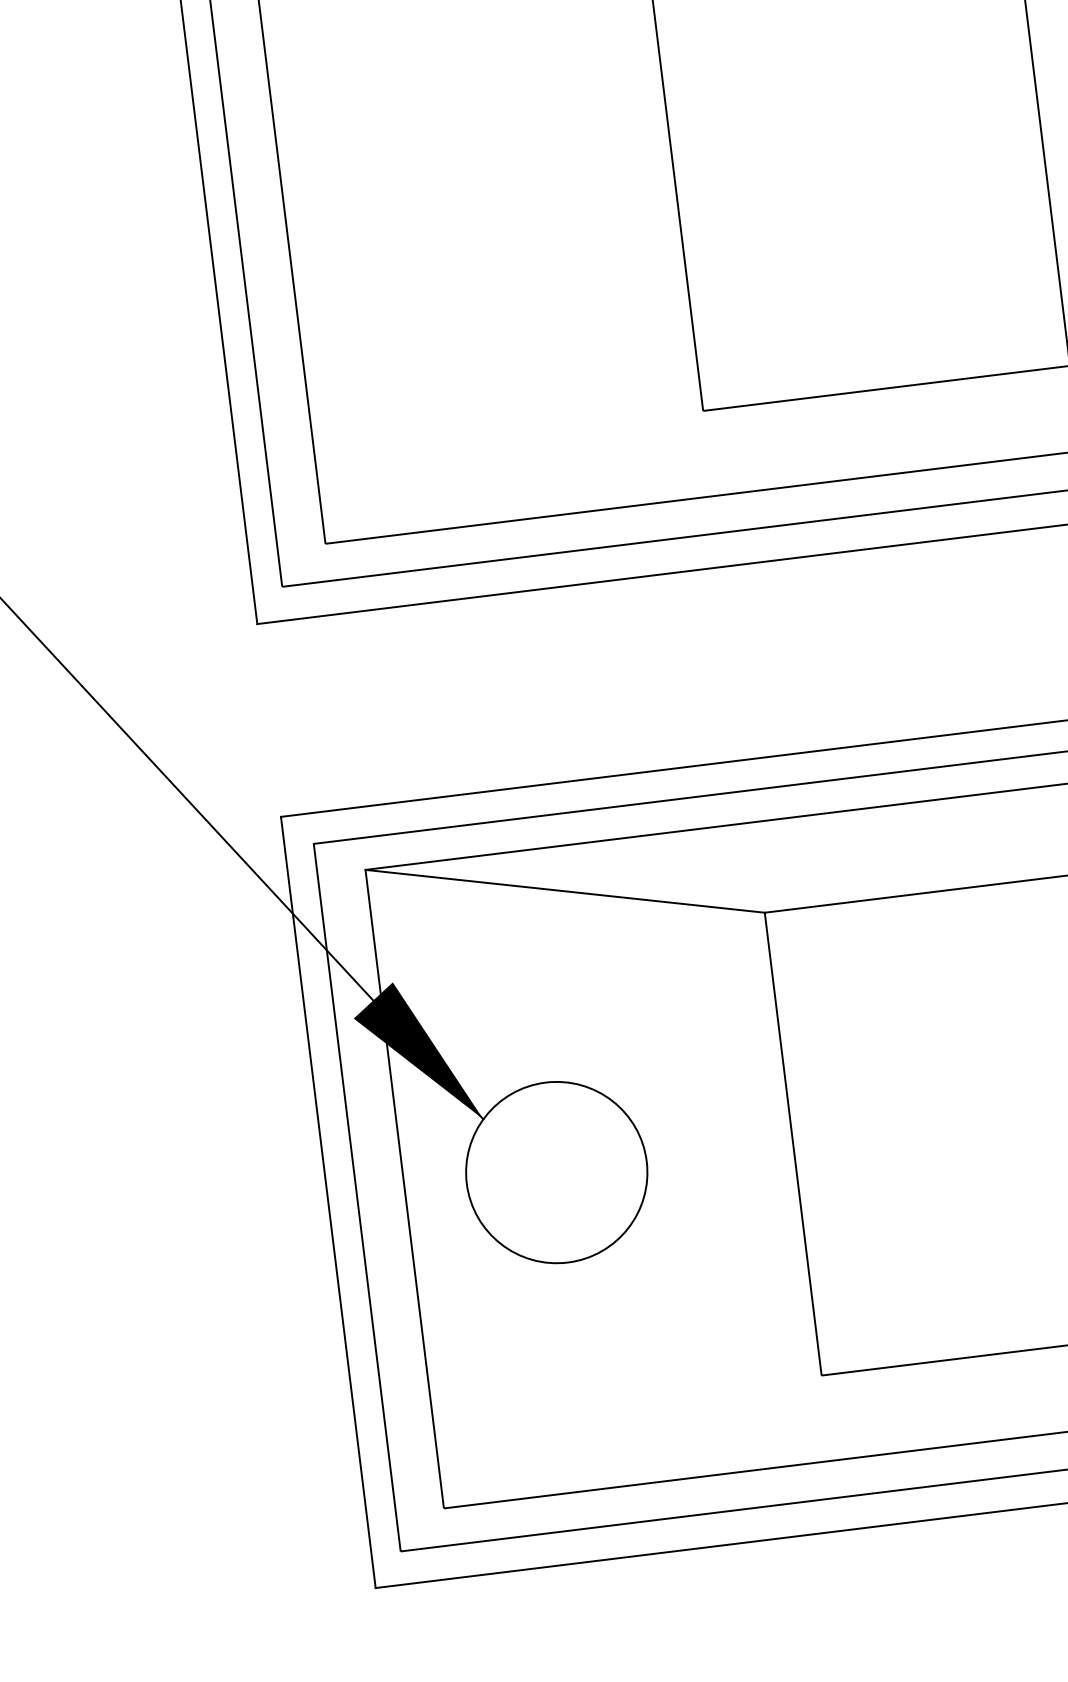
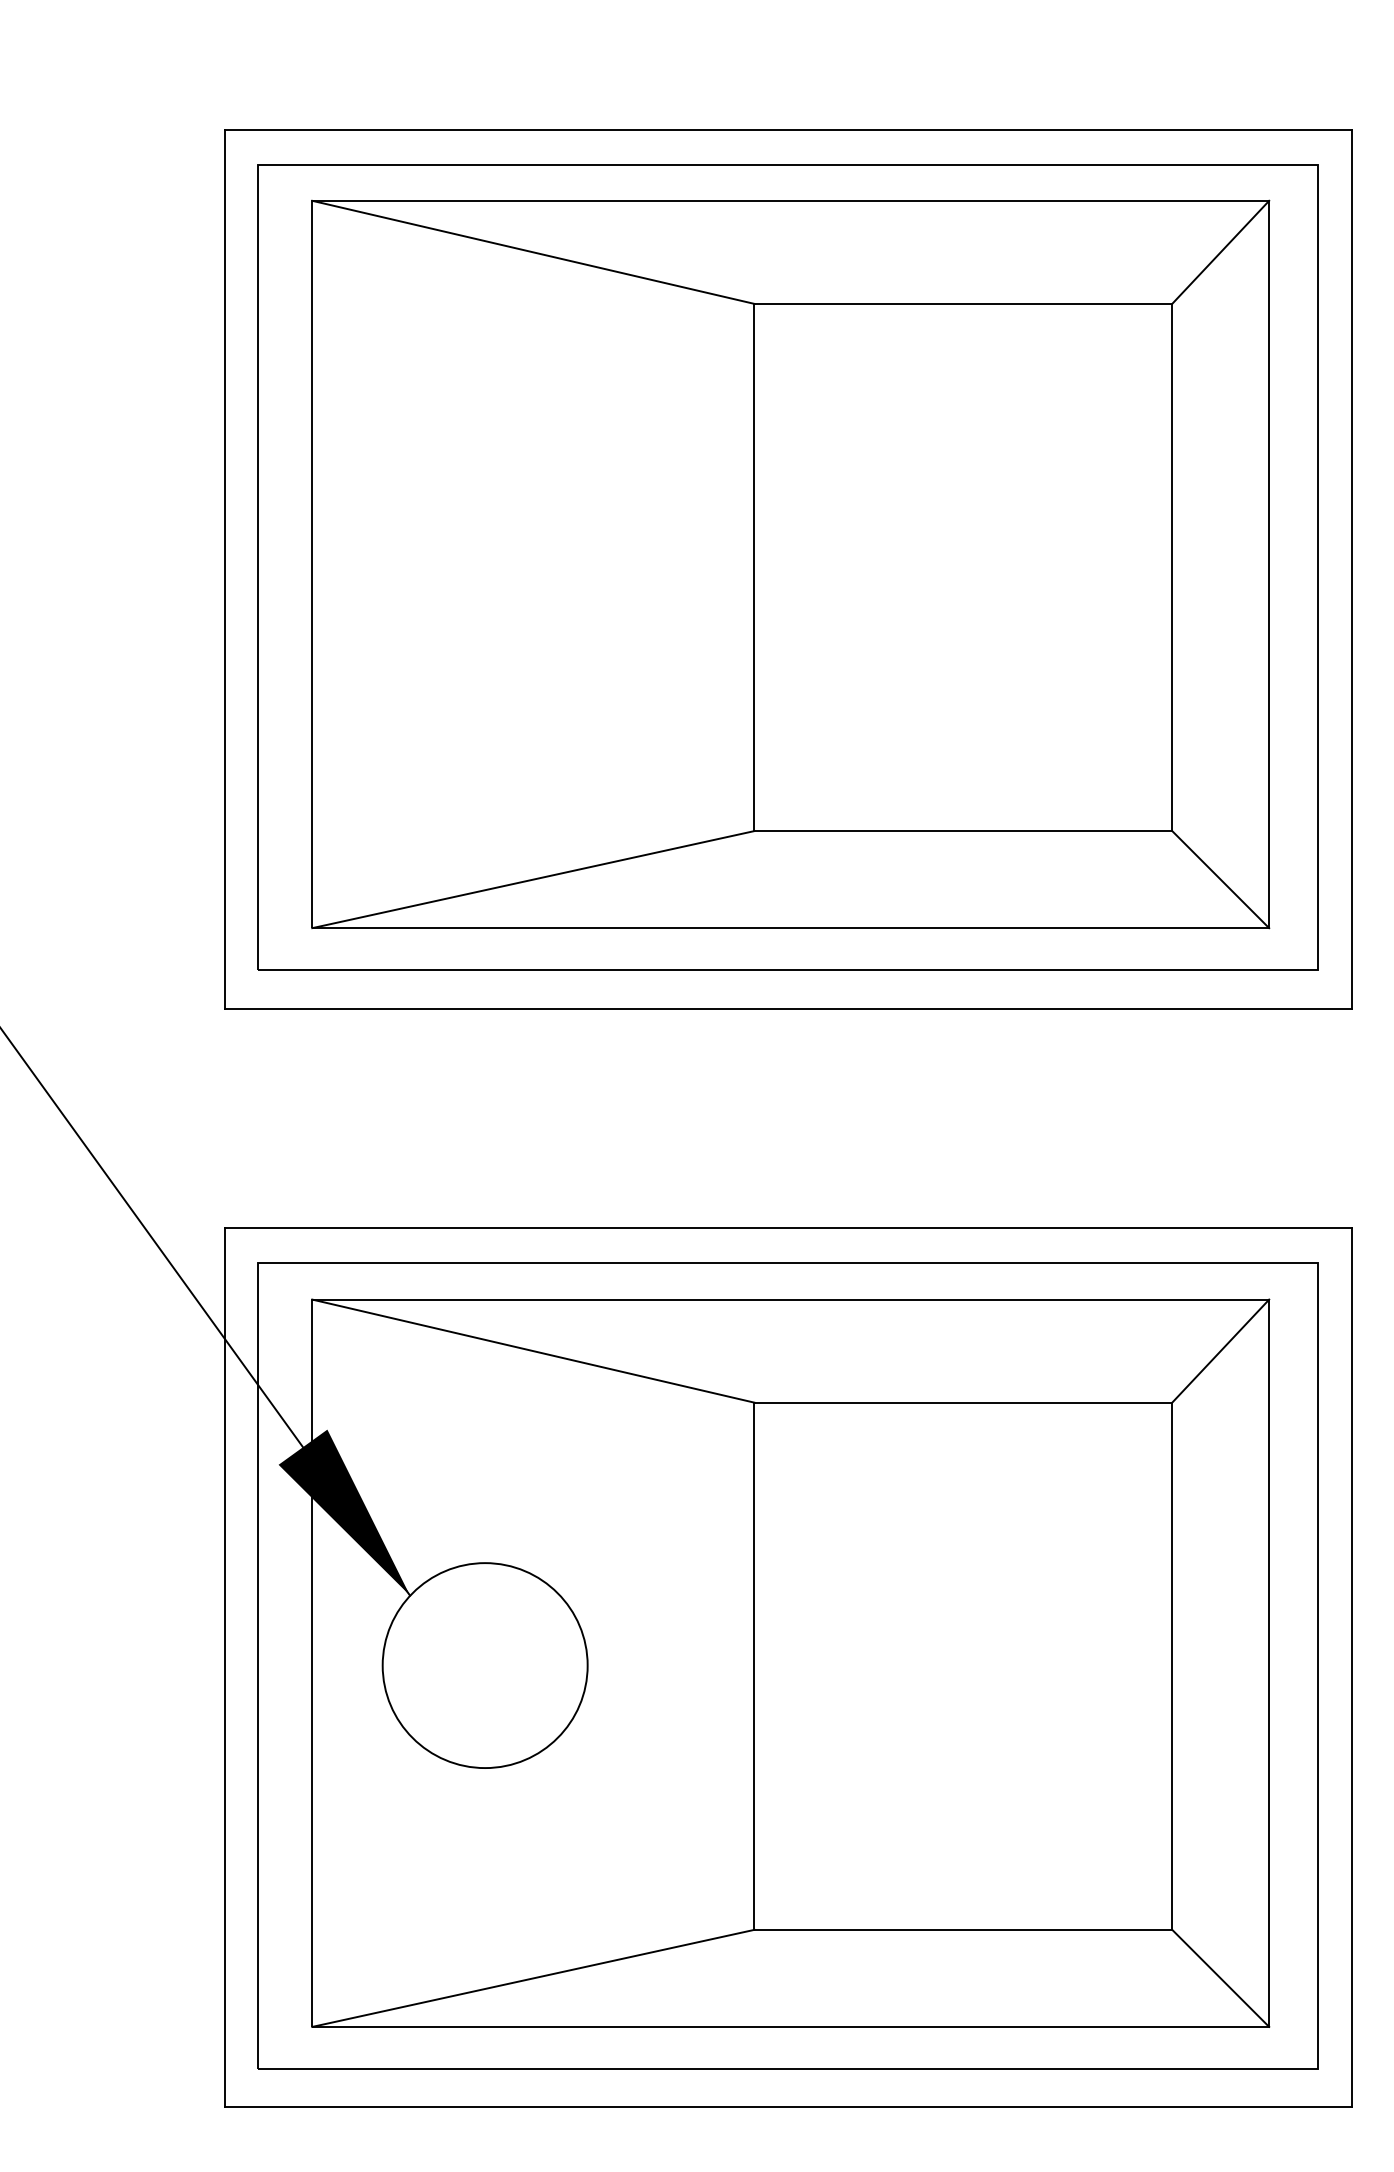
line: (514, 477) -> (533, 879), added
line: (632, 1441) -> (533, 1977), added

